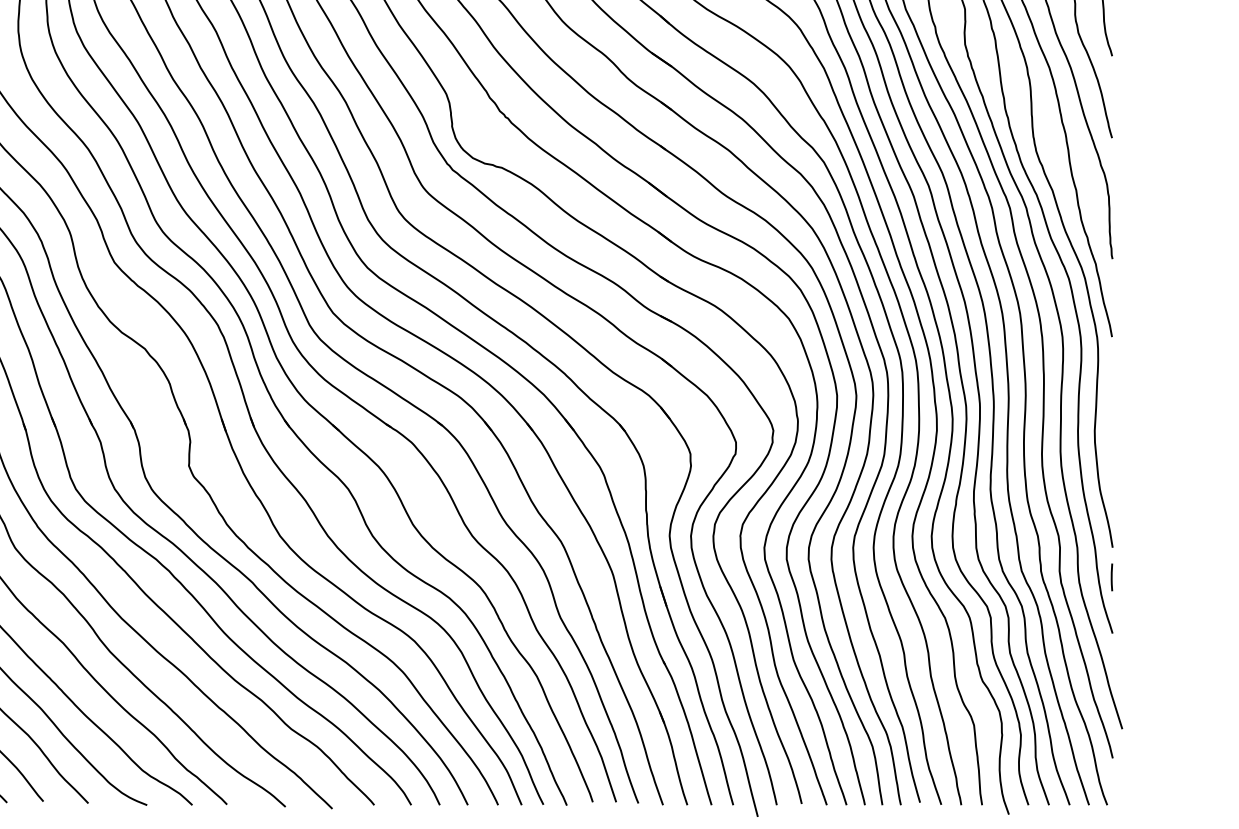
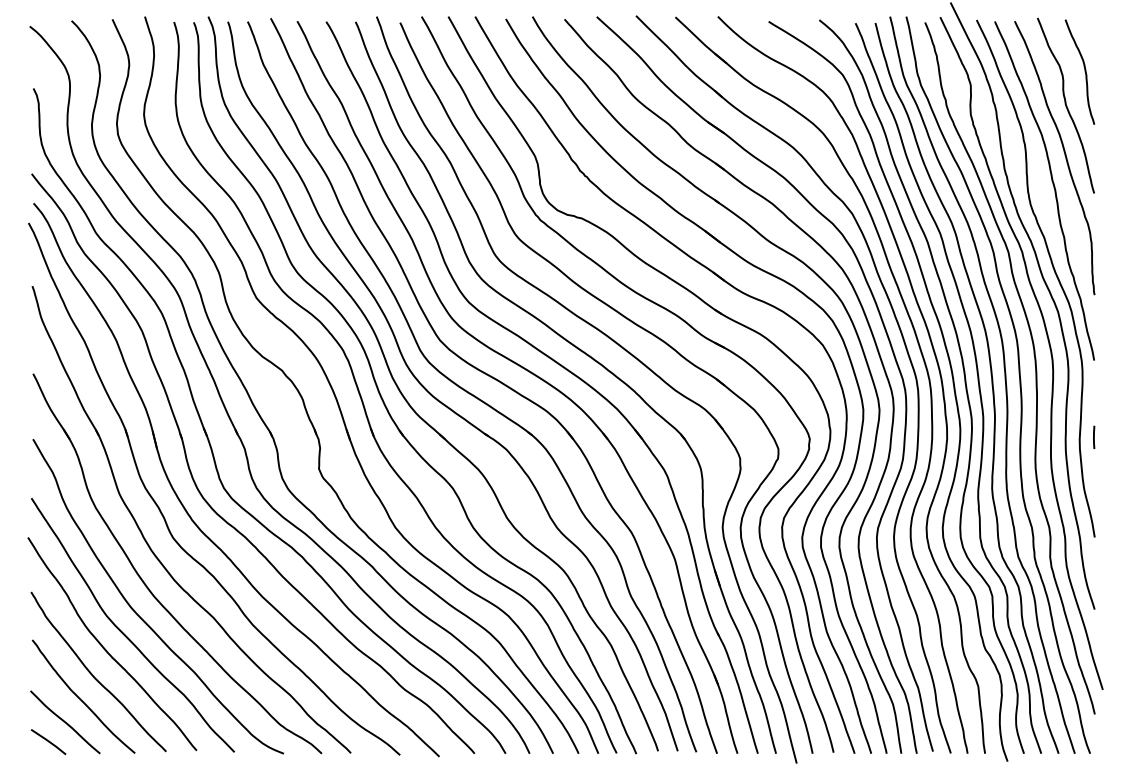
line: (1112, 576) -> (1094, 436), moved

